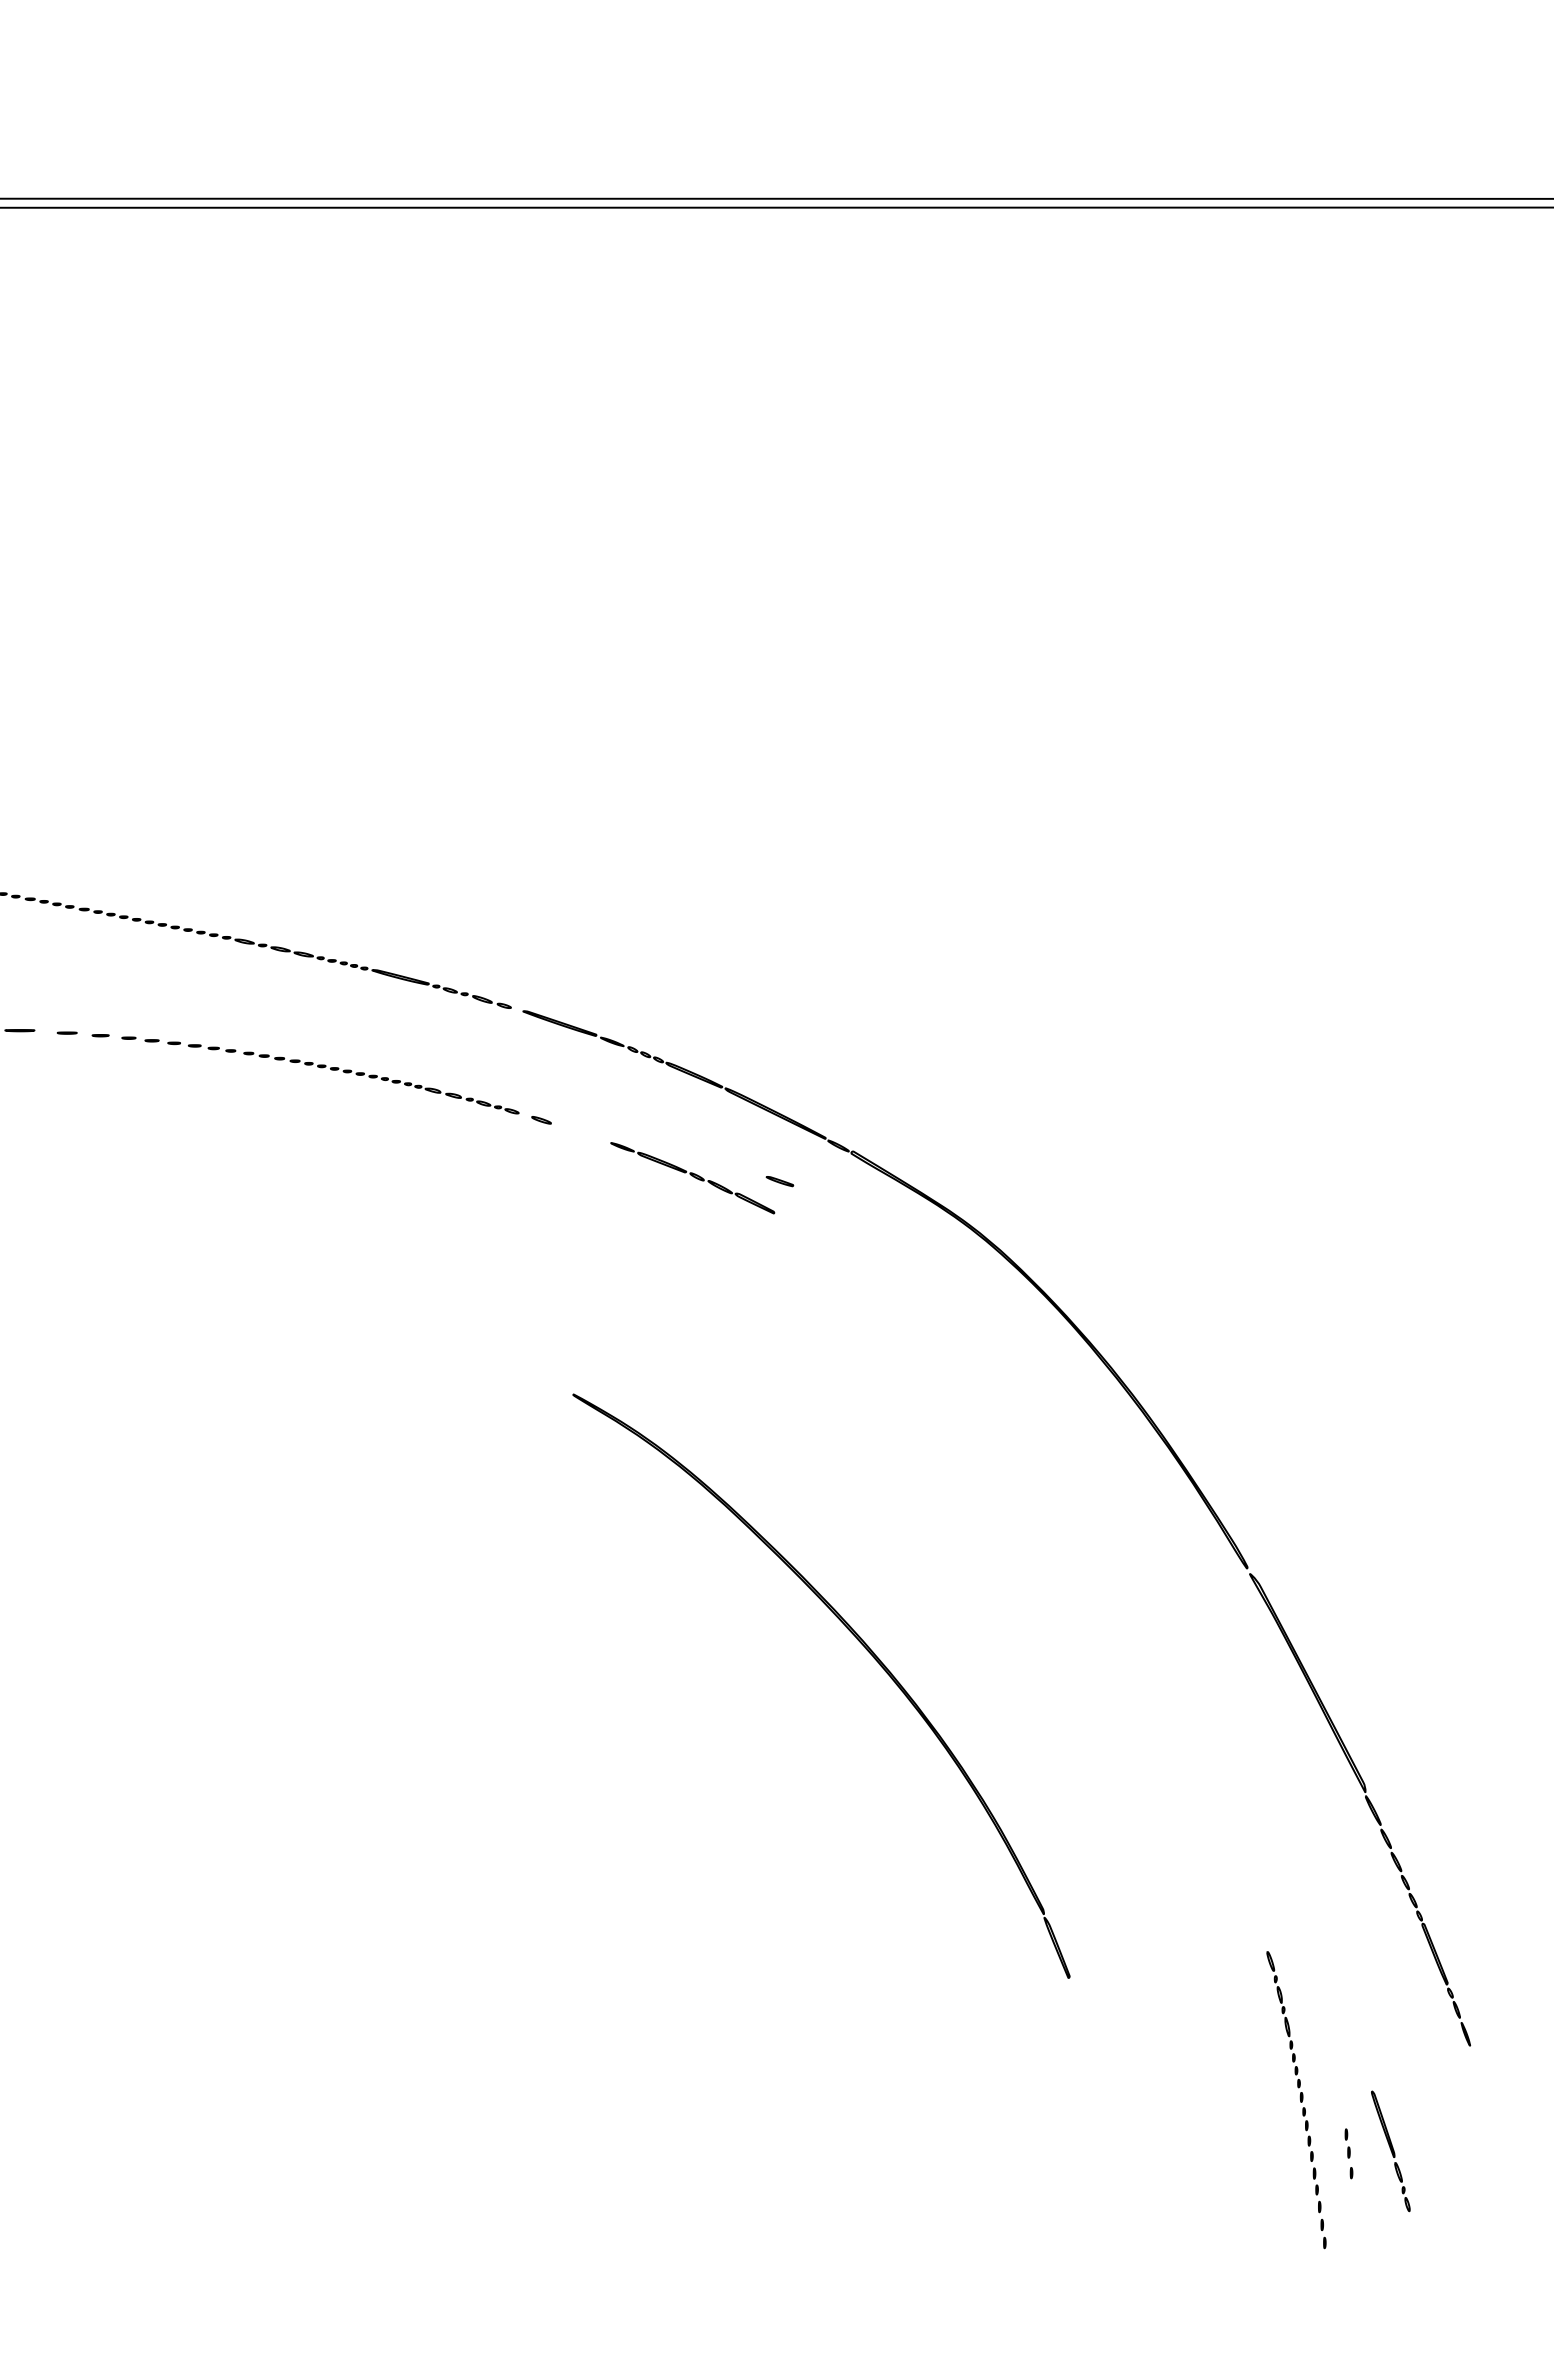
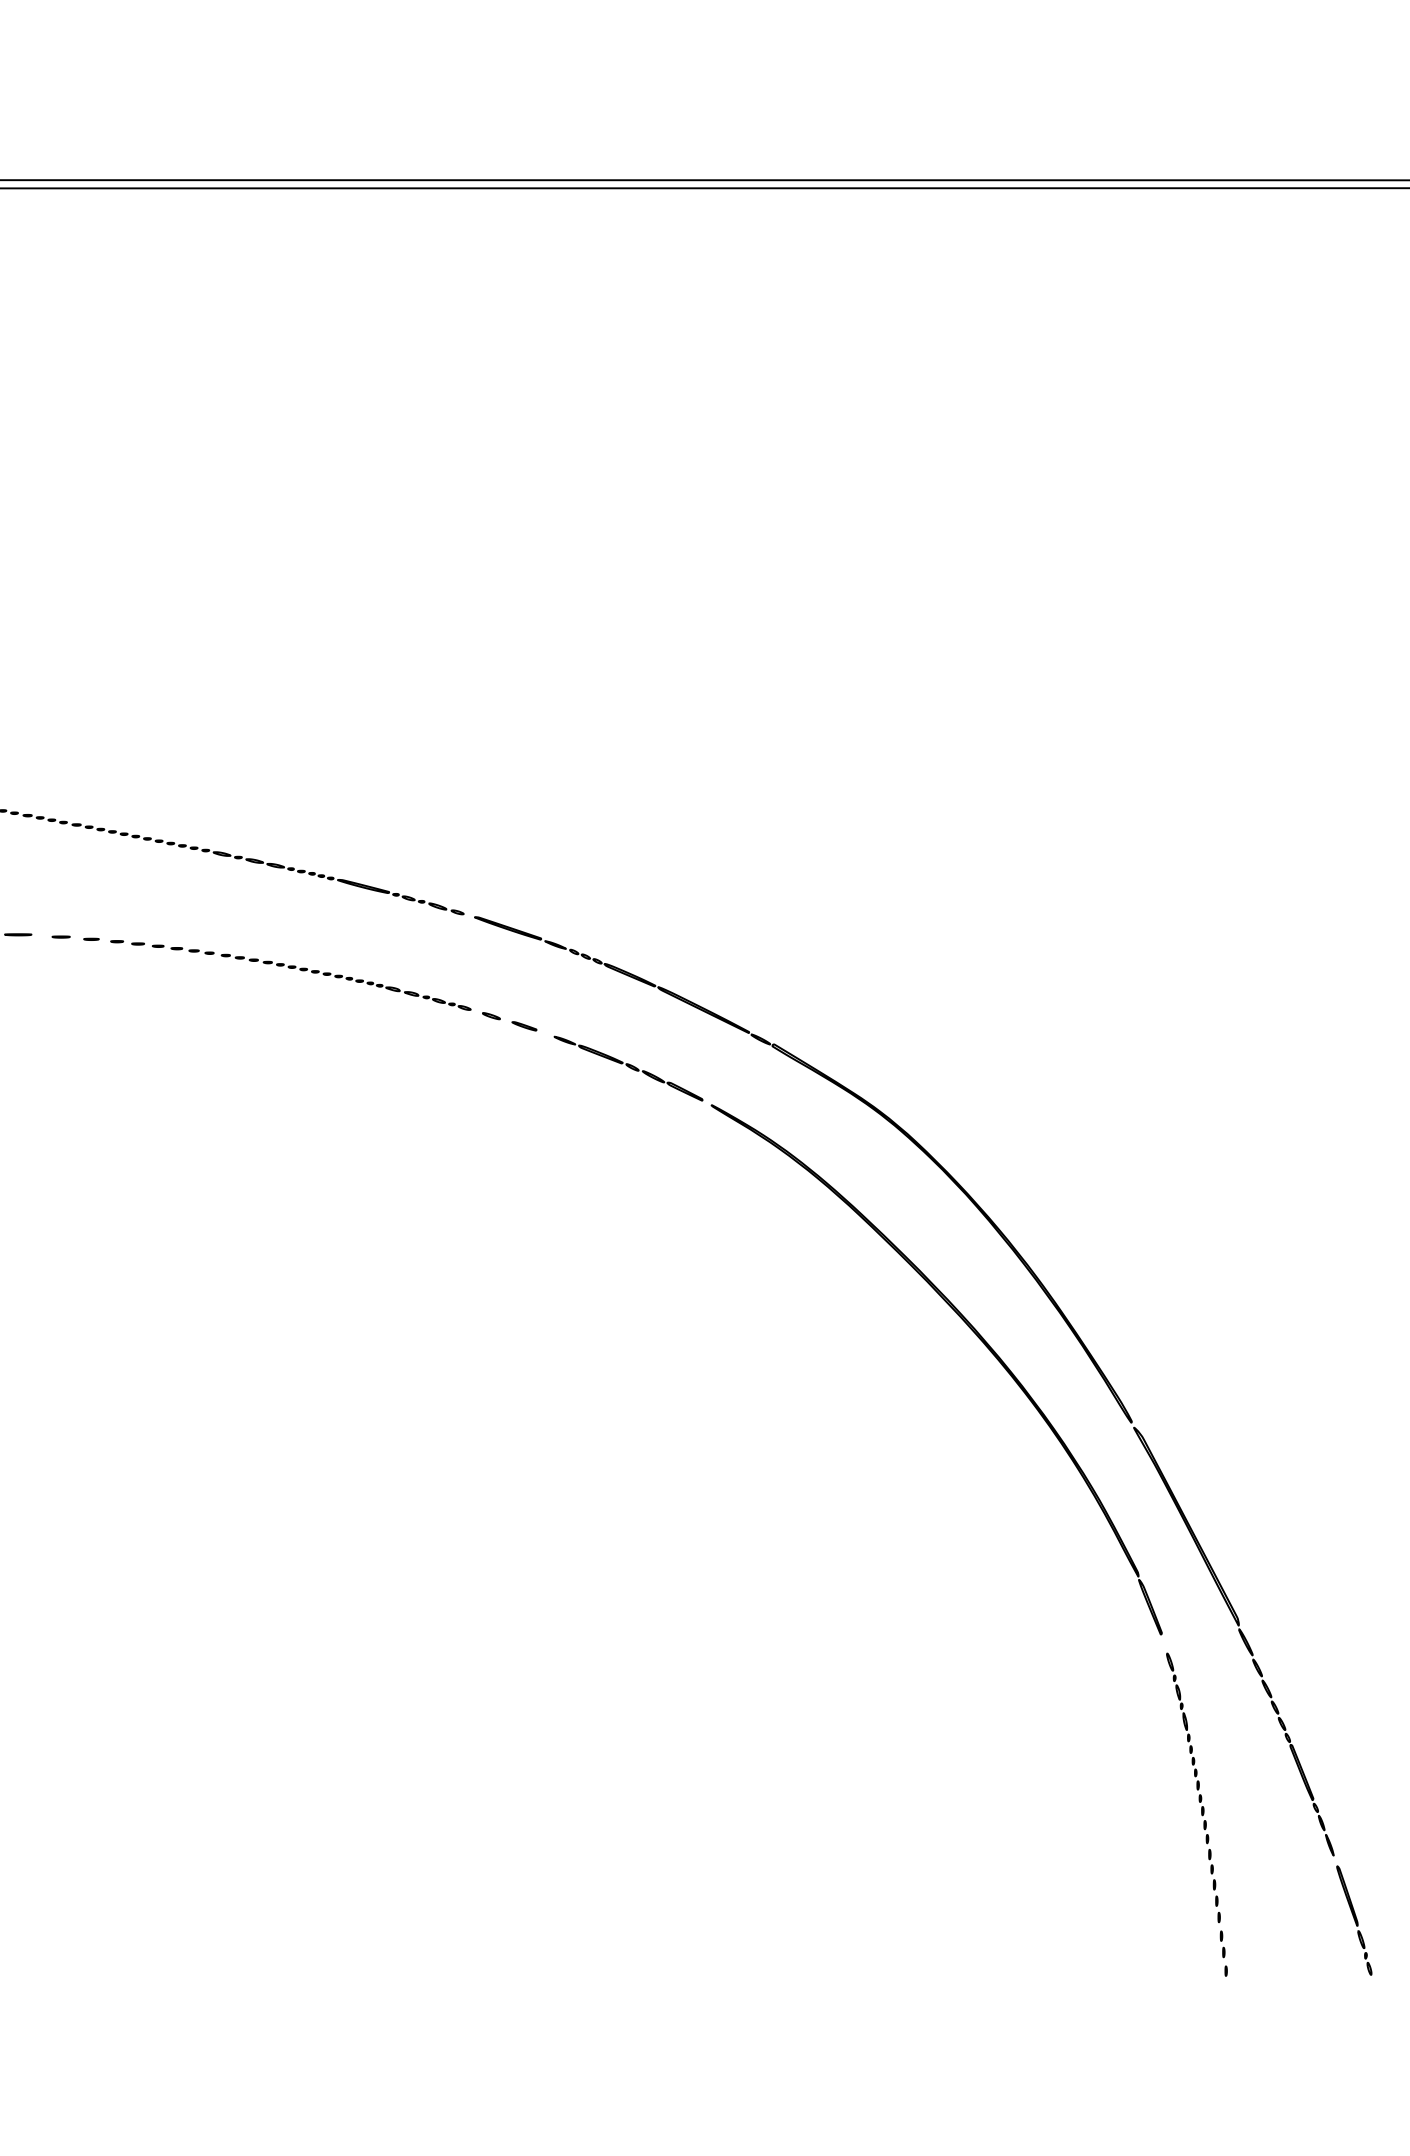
part: (779, 1181) -> (524, 1026), moved
part: (866, 1650) -> (977, 1337), moved
part: (1296, 2100) -> (1193, 1788), moved
part: (1390, 2151) -> (1354, 1920), moved

